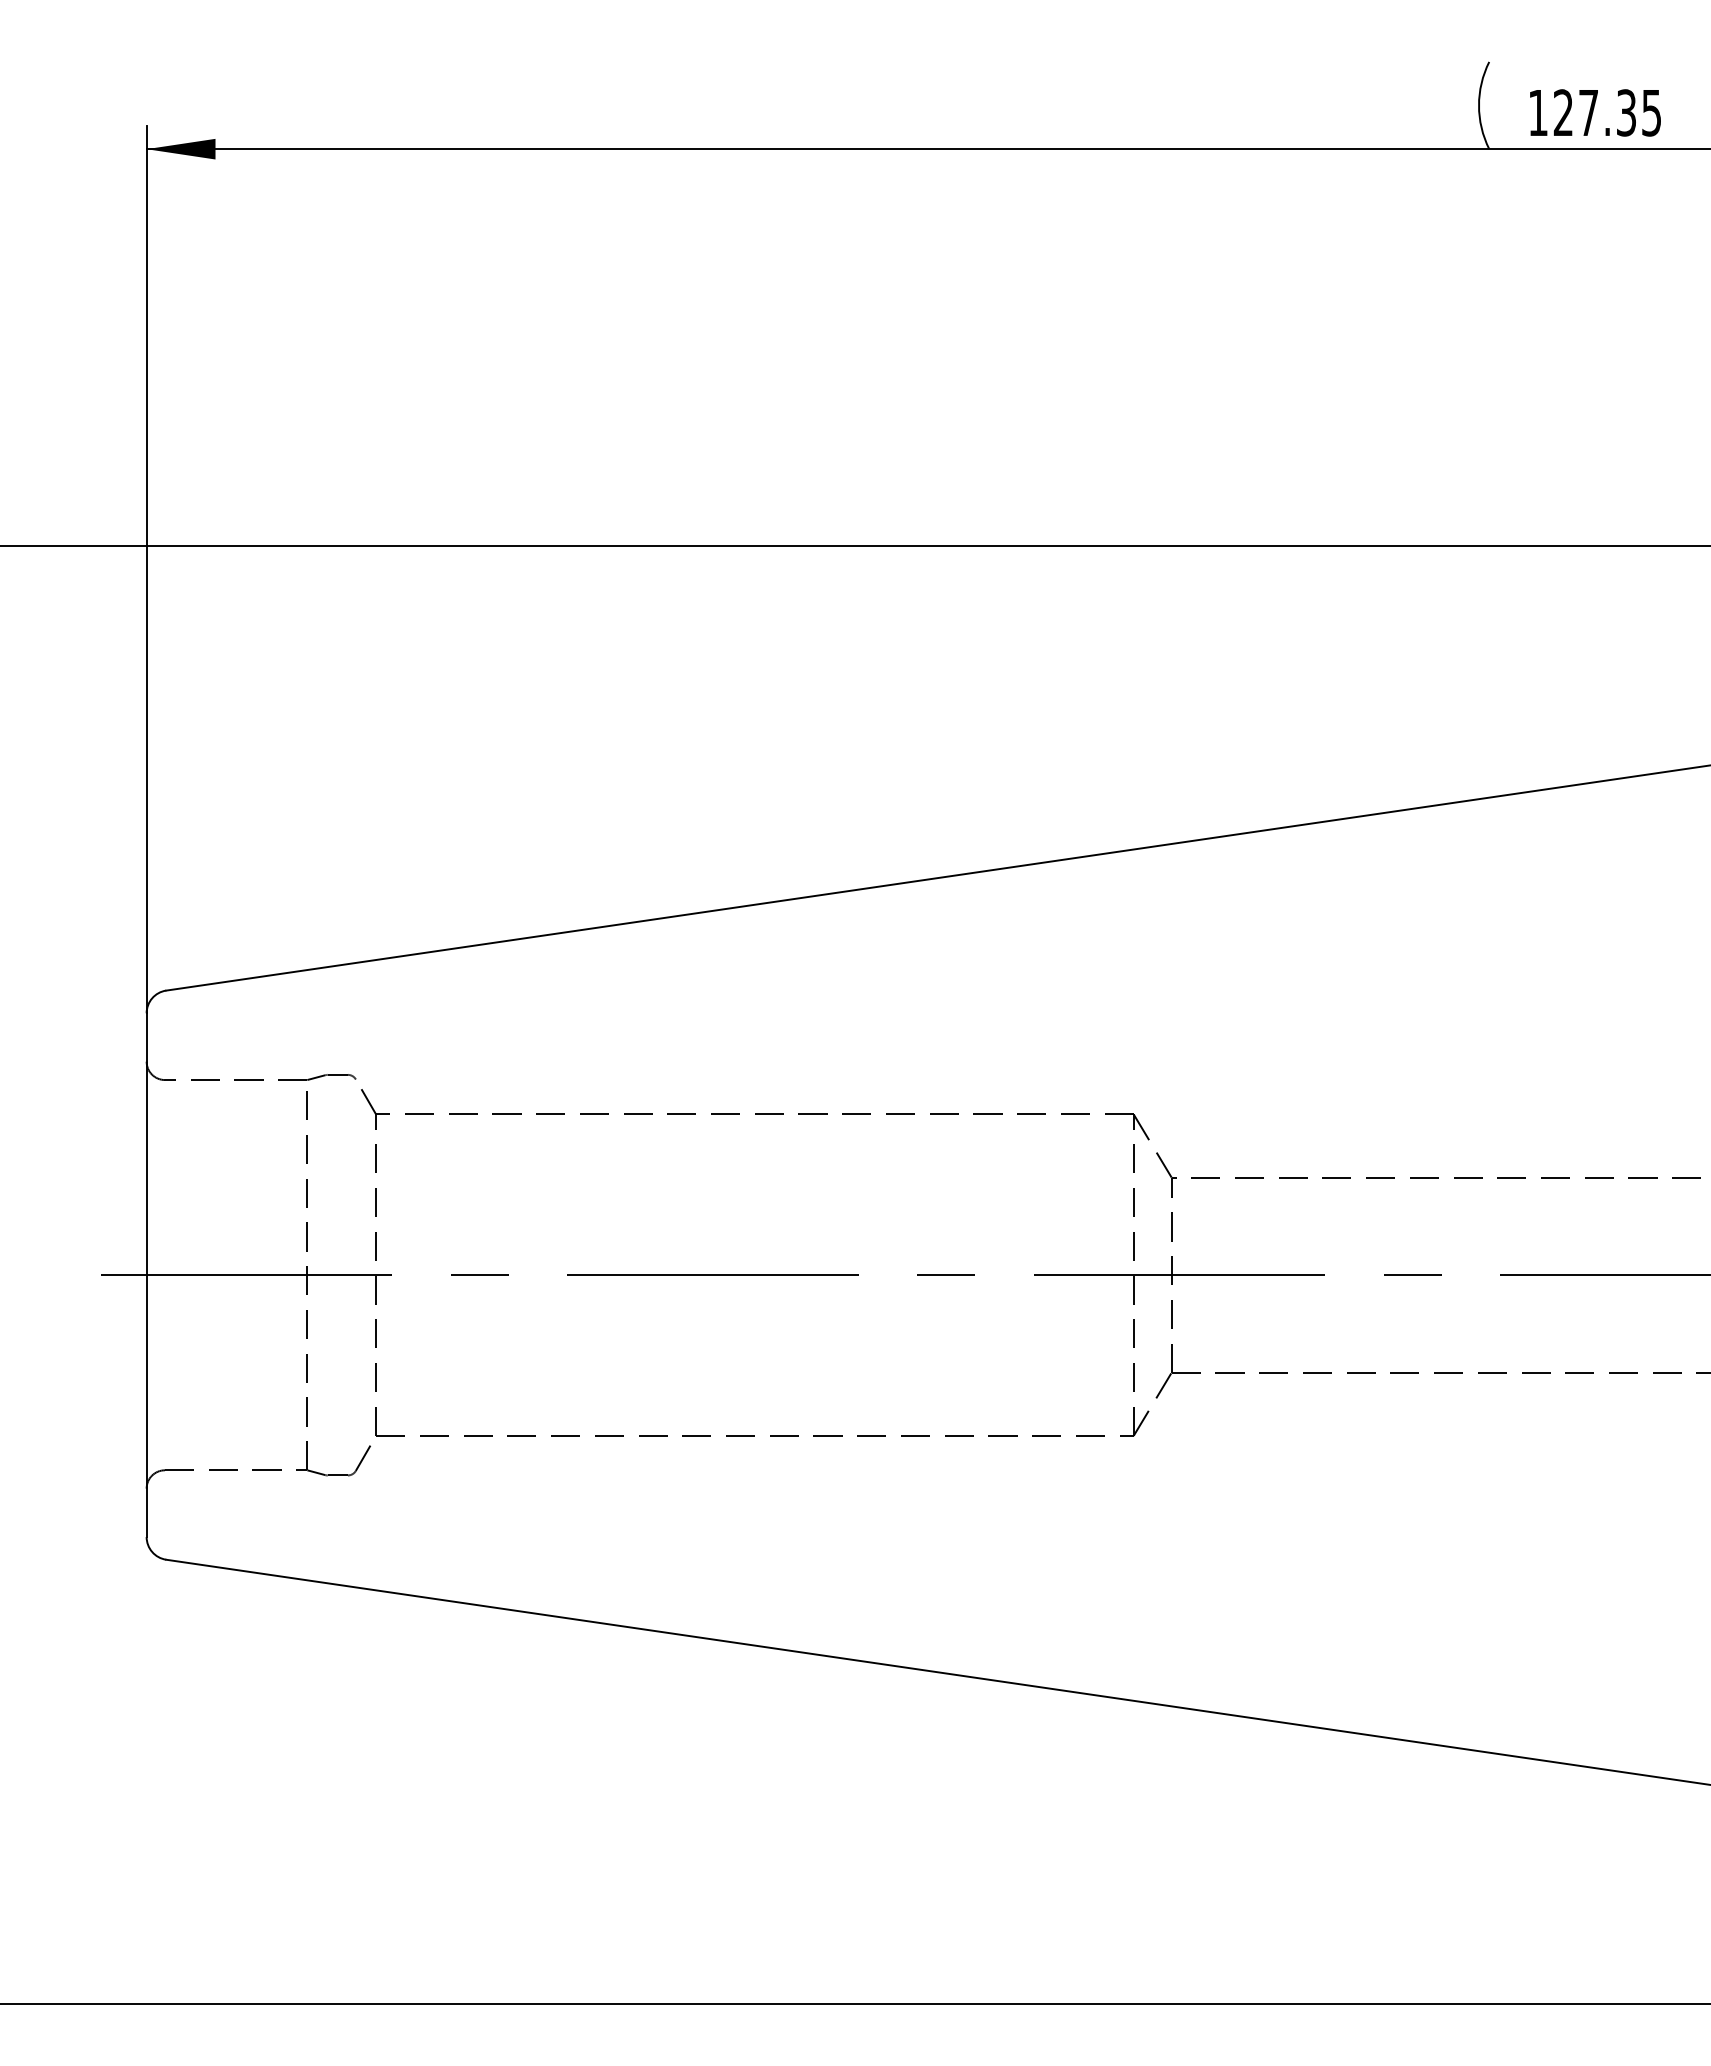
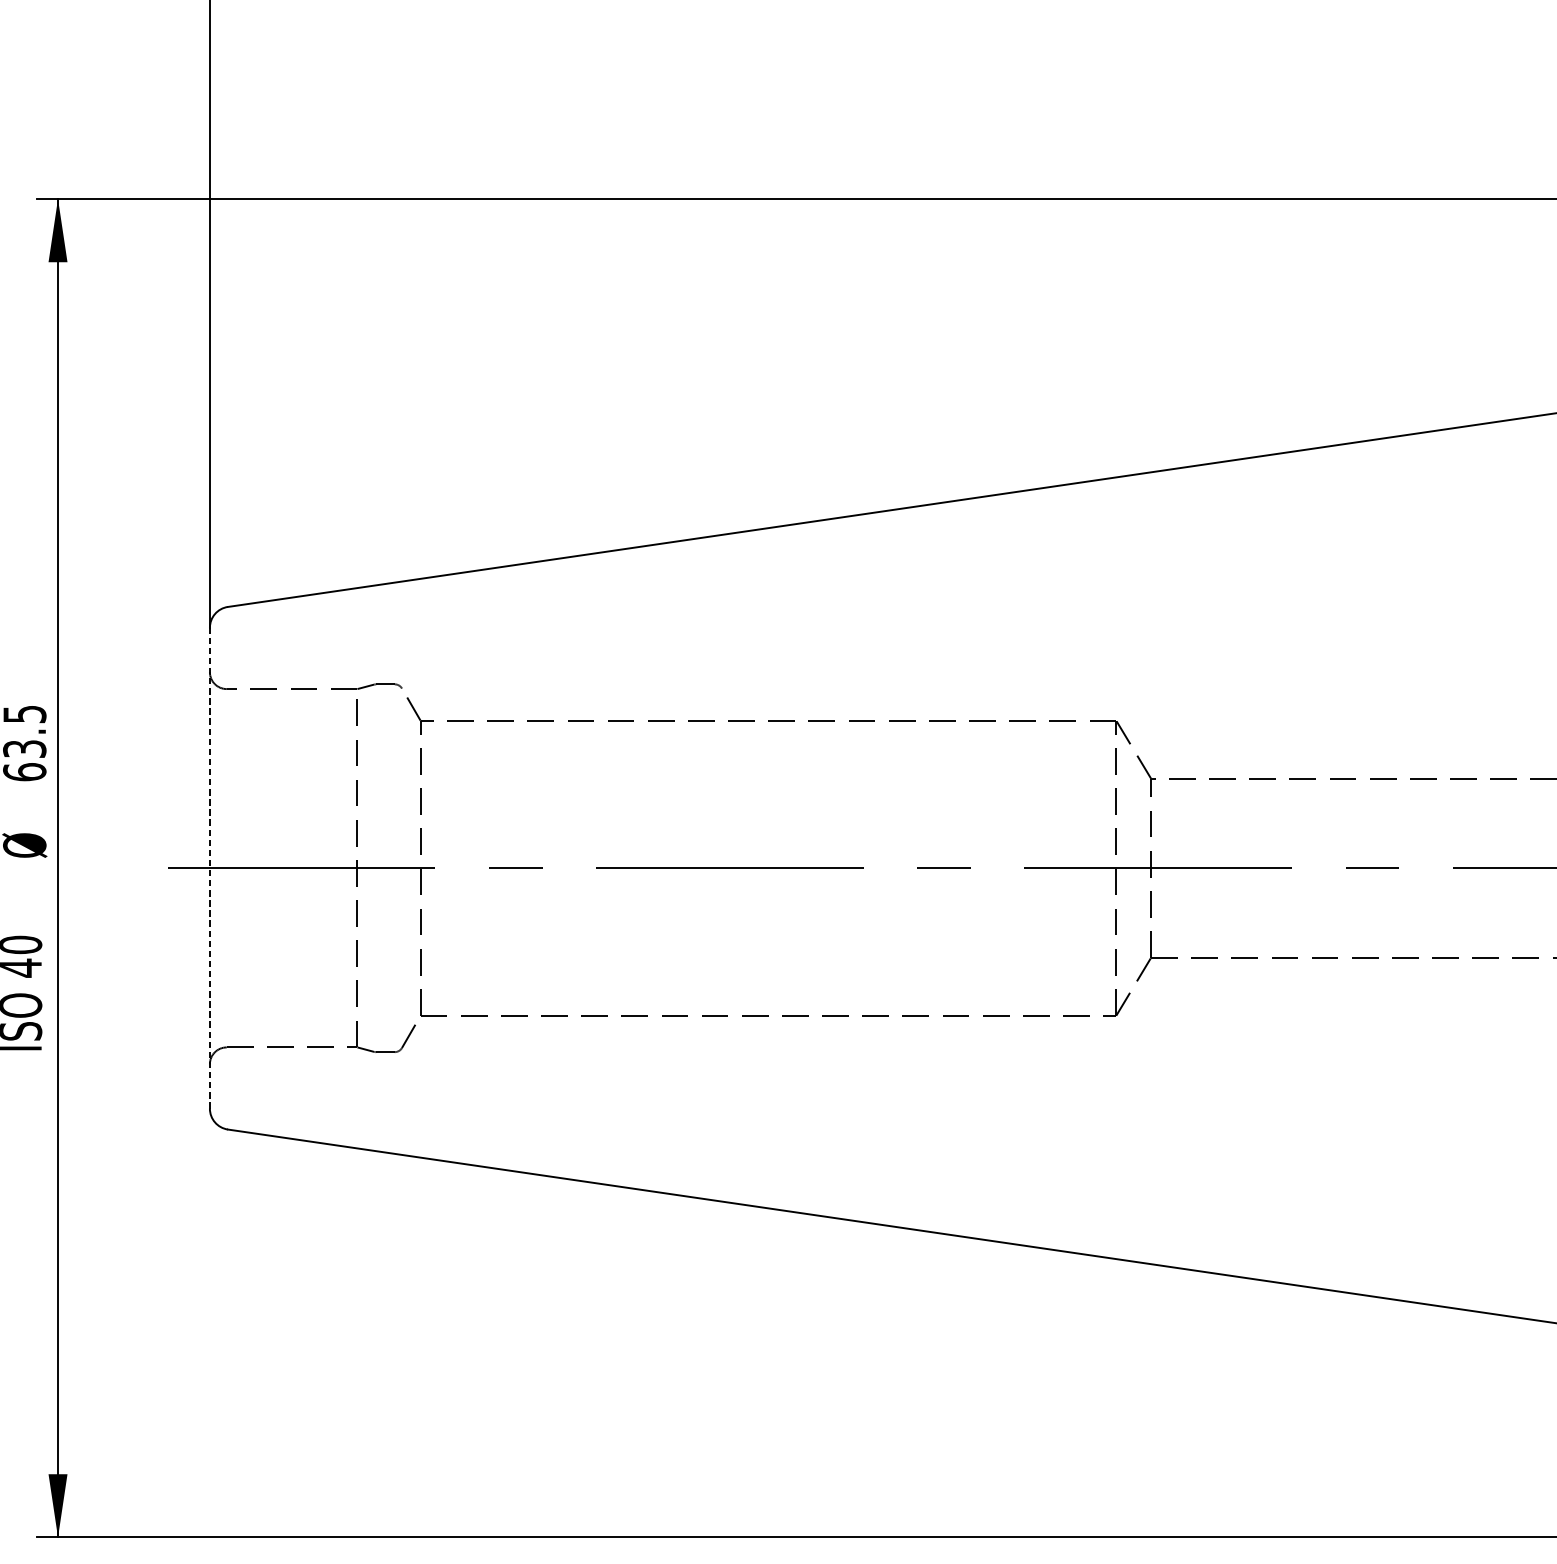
line: (146, 1275) -> (209, 868), solid -> dashed

